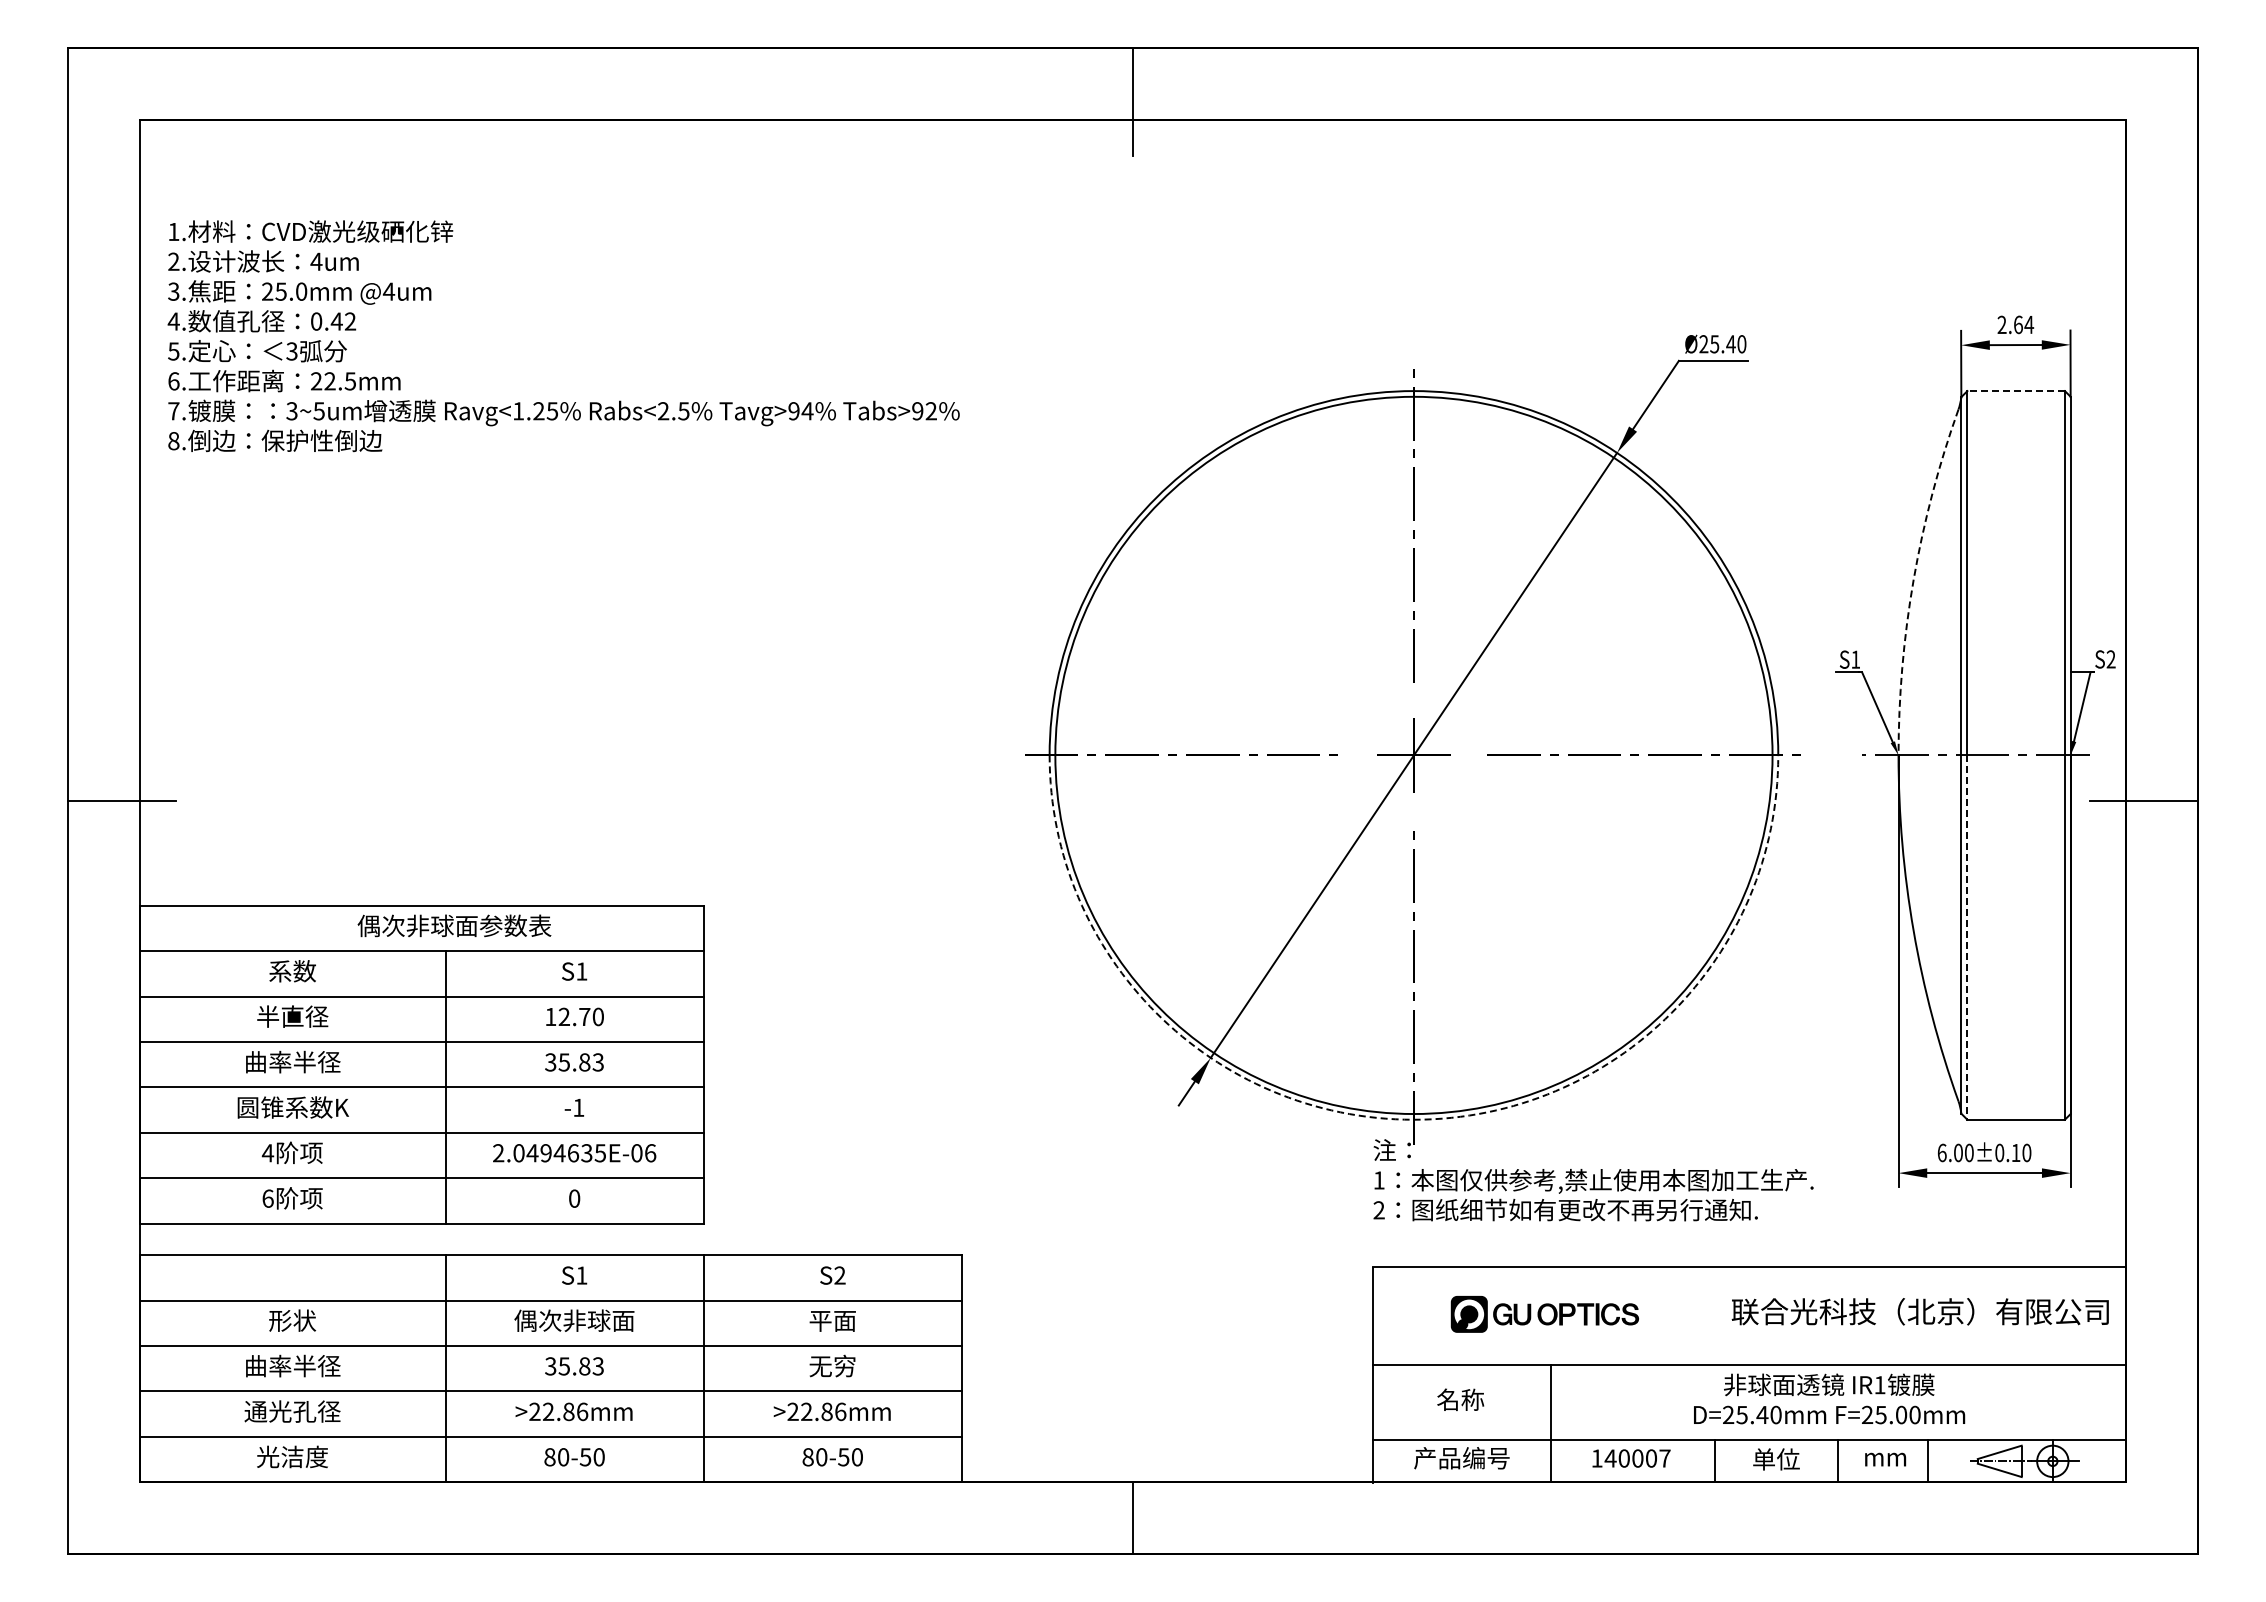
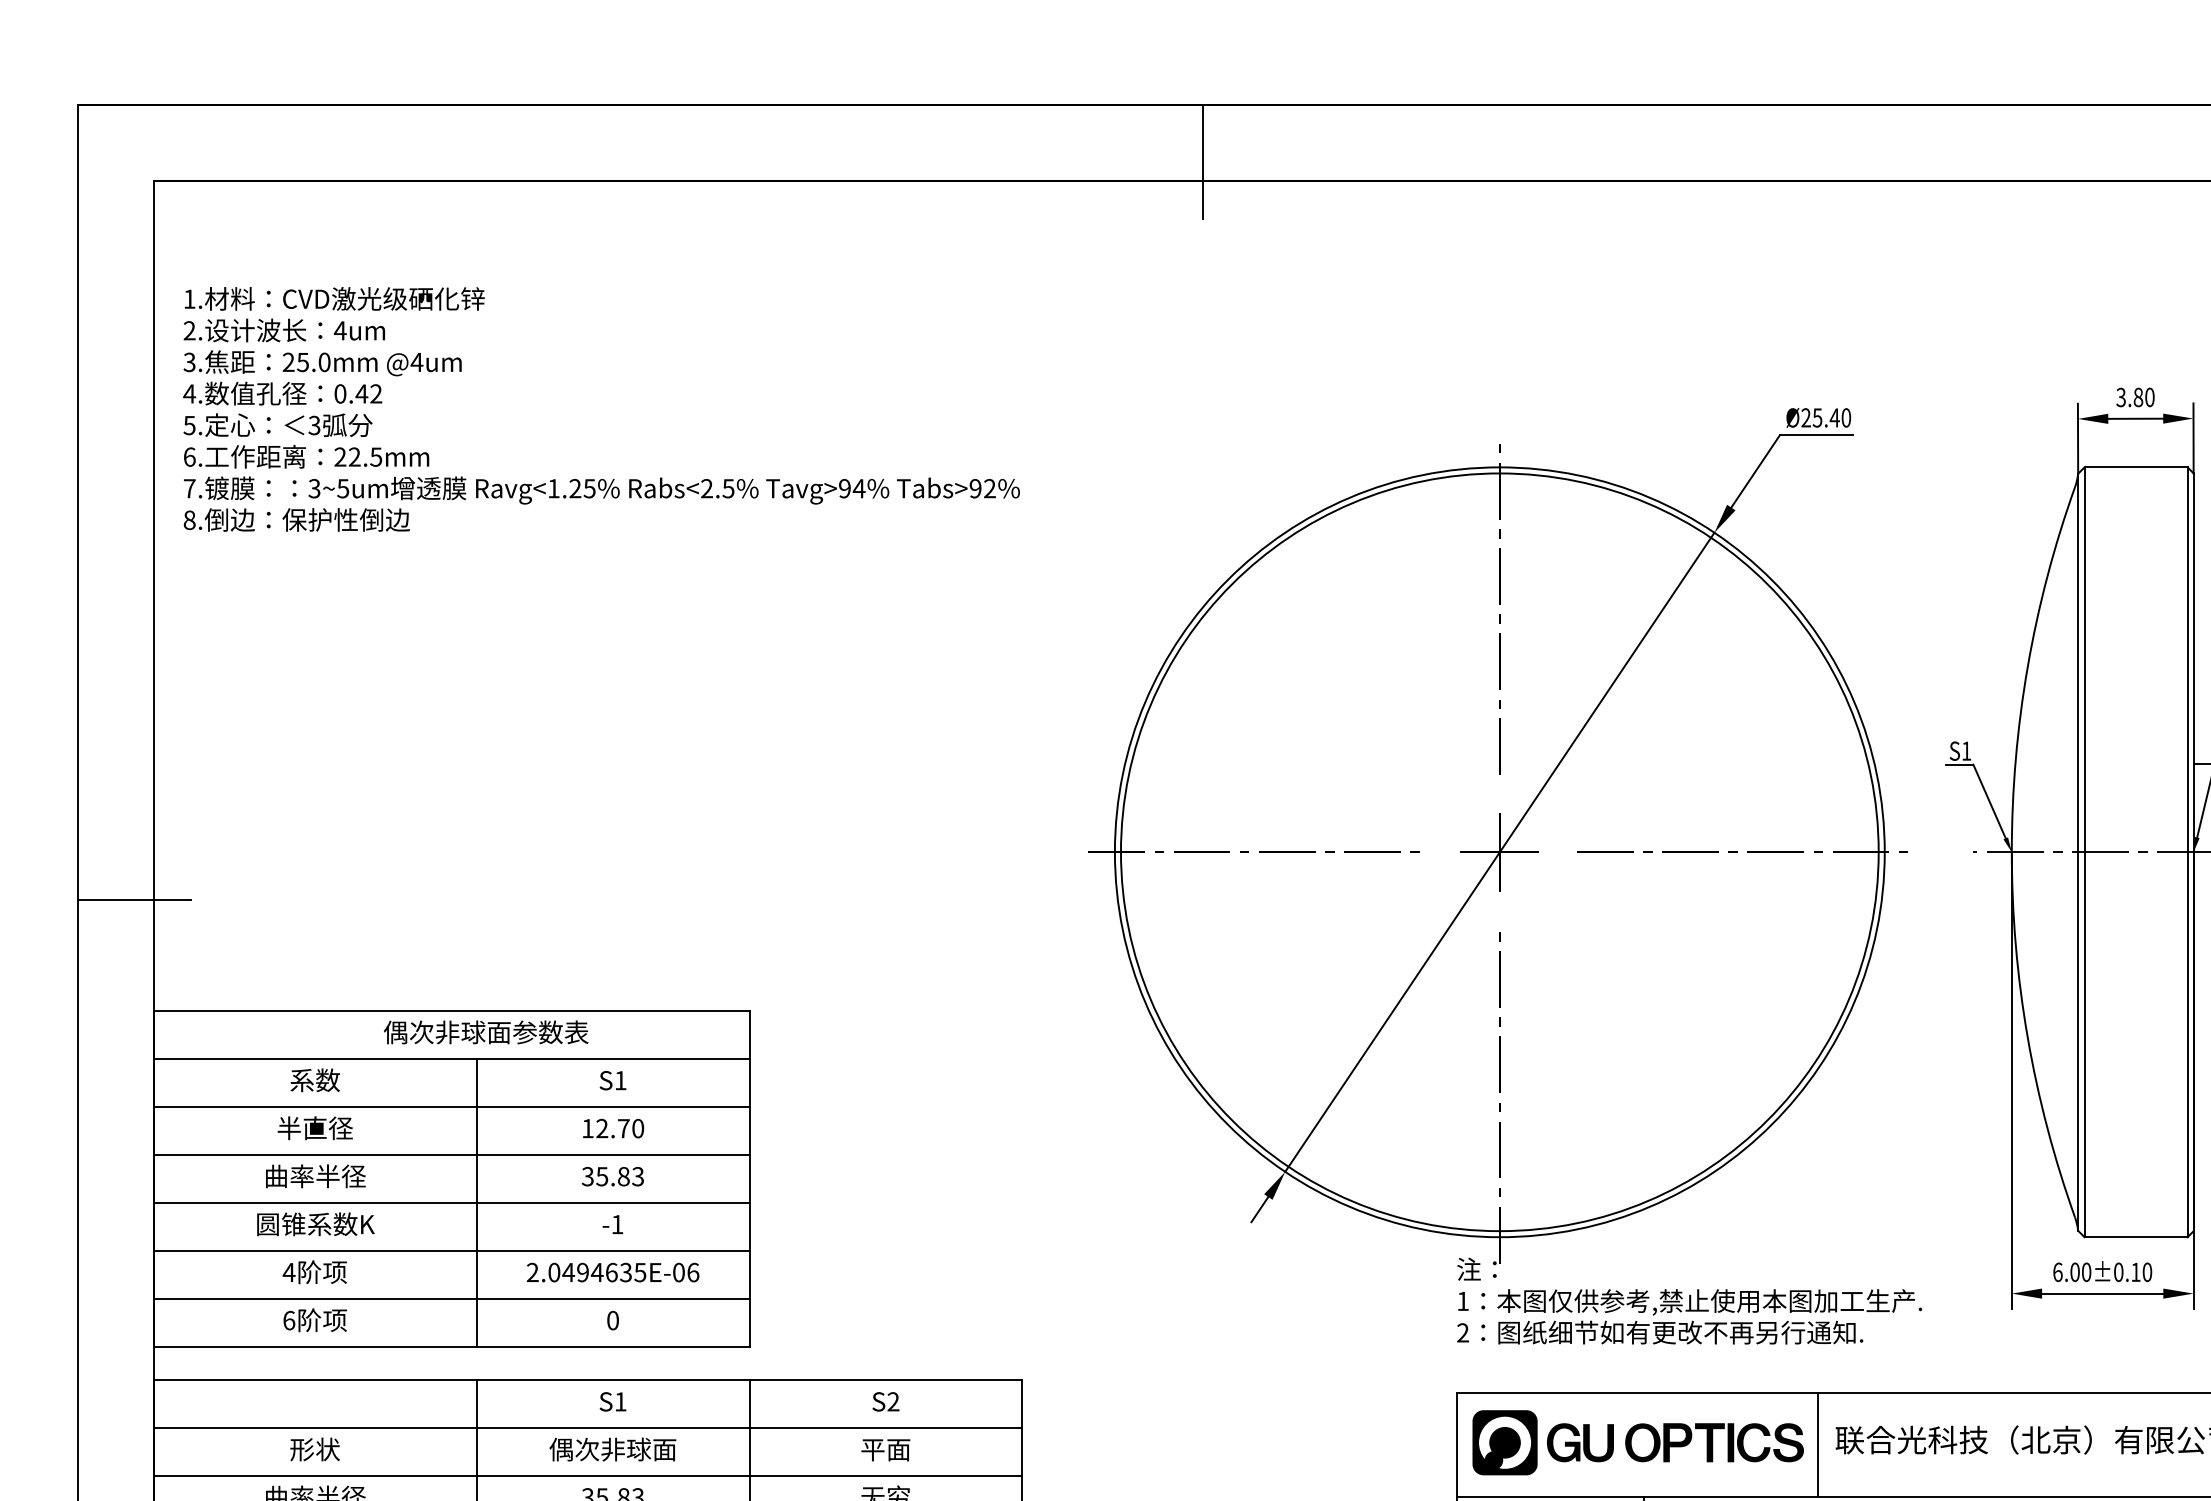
text: (2015, 324) -> (2135, 397), 2.64 -> 3.80
line: (2016, 391) -> (2136, 467), dashed -> solid
arc: (1913, 579) -> (2027, 666), dashed -> solid
line: (1967, 938) -> (2084, 1045), dashed -> solid
arc: (1413, 1119) -> (1499, 1236), dashed -> solid
part: (1544, 1314) -> (1637, 1442), size x1.67
line: (1714, 1315) -> (1817, 1444), added

